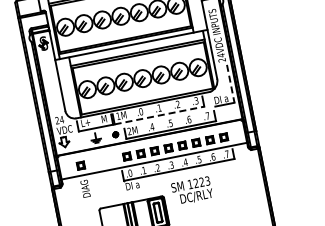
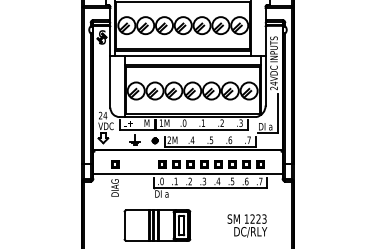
line: (230, 84) -> (277, 113), dashed -> solid
line: (159, 115) -> (201, 130), dashed -> solid
text: (192, 190) -> (247, 225), moved

